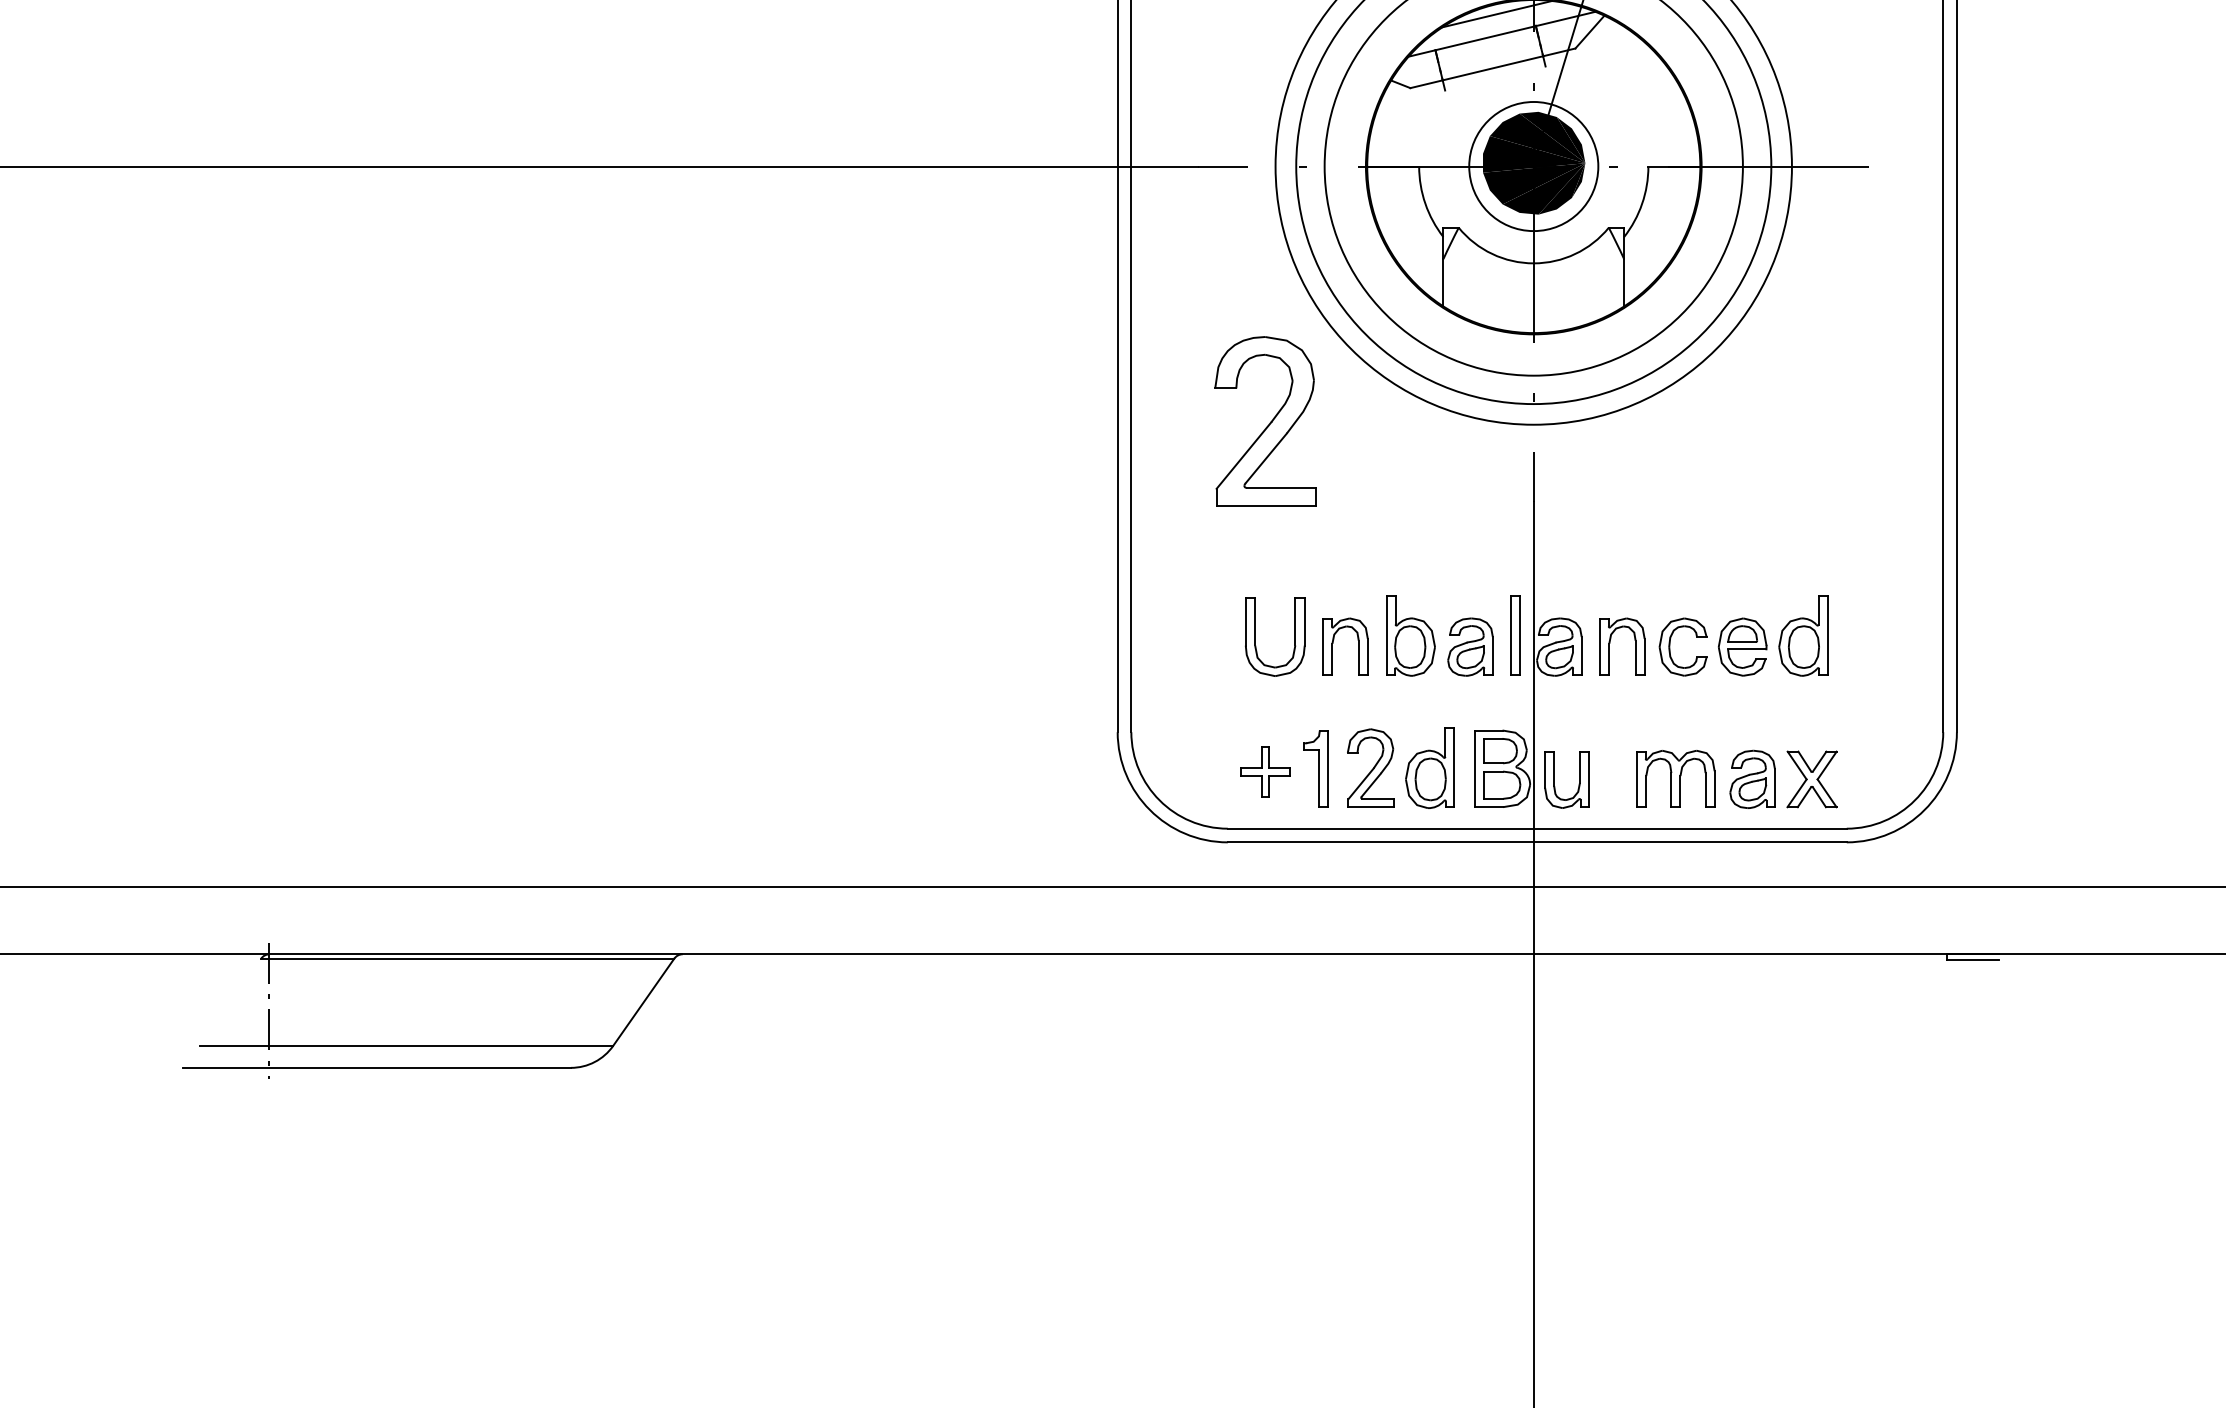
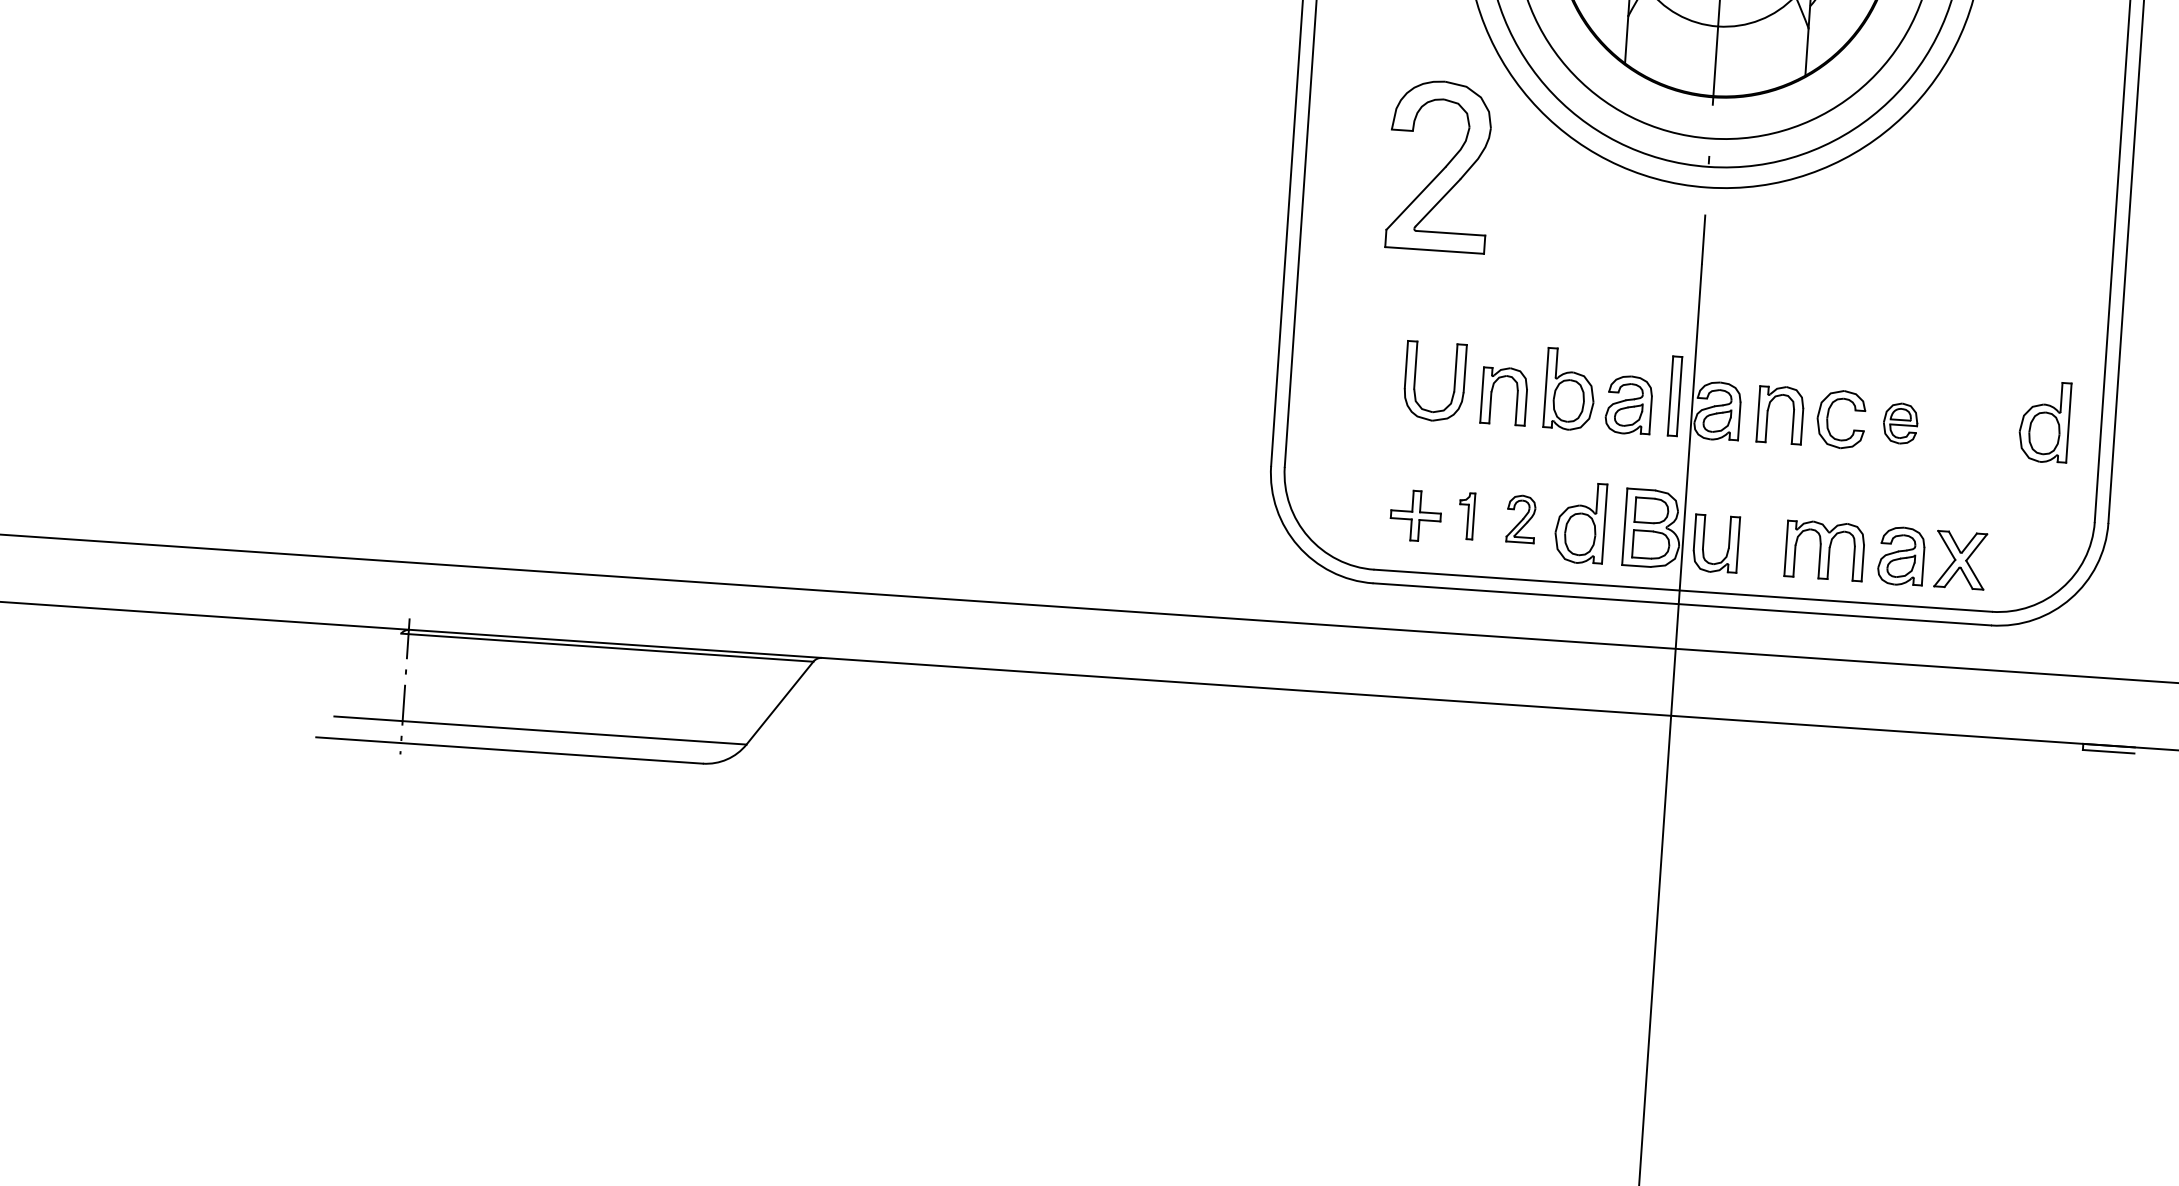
part: (1803, 635) -> (2044, 421), moved
part: (1742, 646) -> (1900, 422), size x0.7
part: (1370, 767) -> (1520, 518), size x0.6
part: (1315, 768) -> (1466, 515), size x0.6

